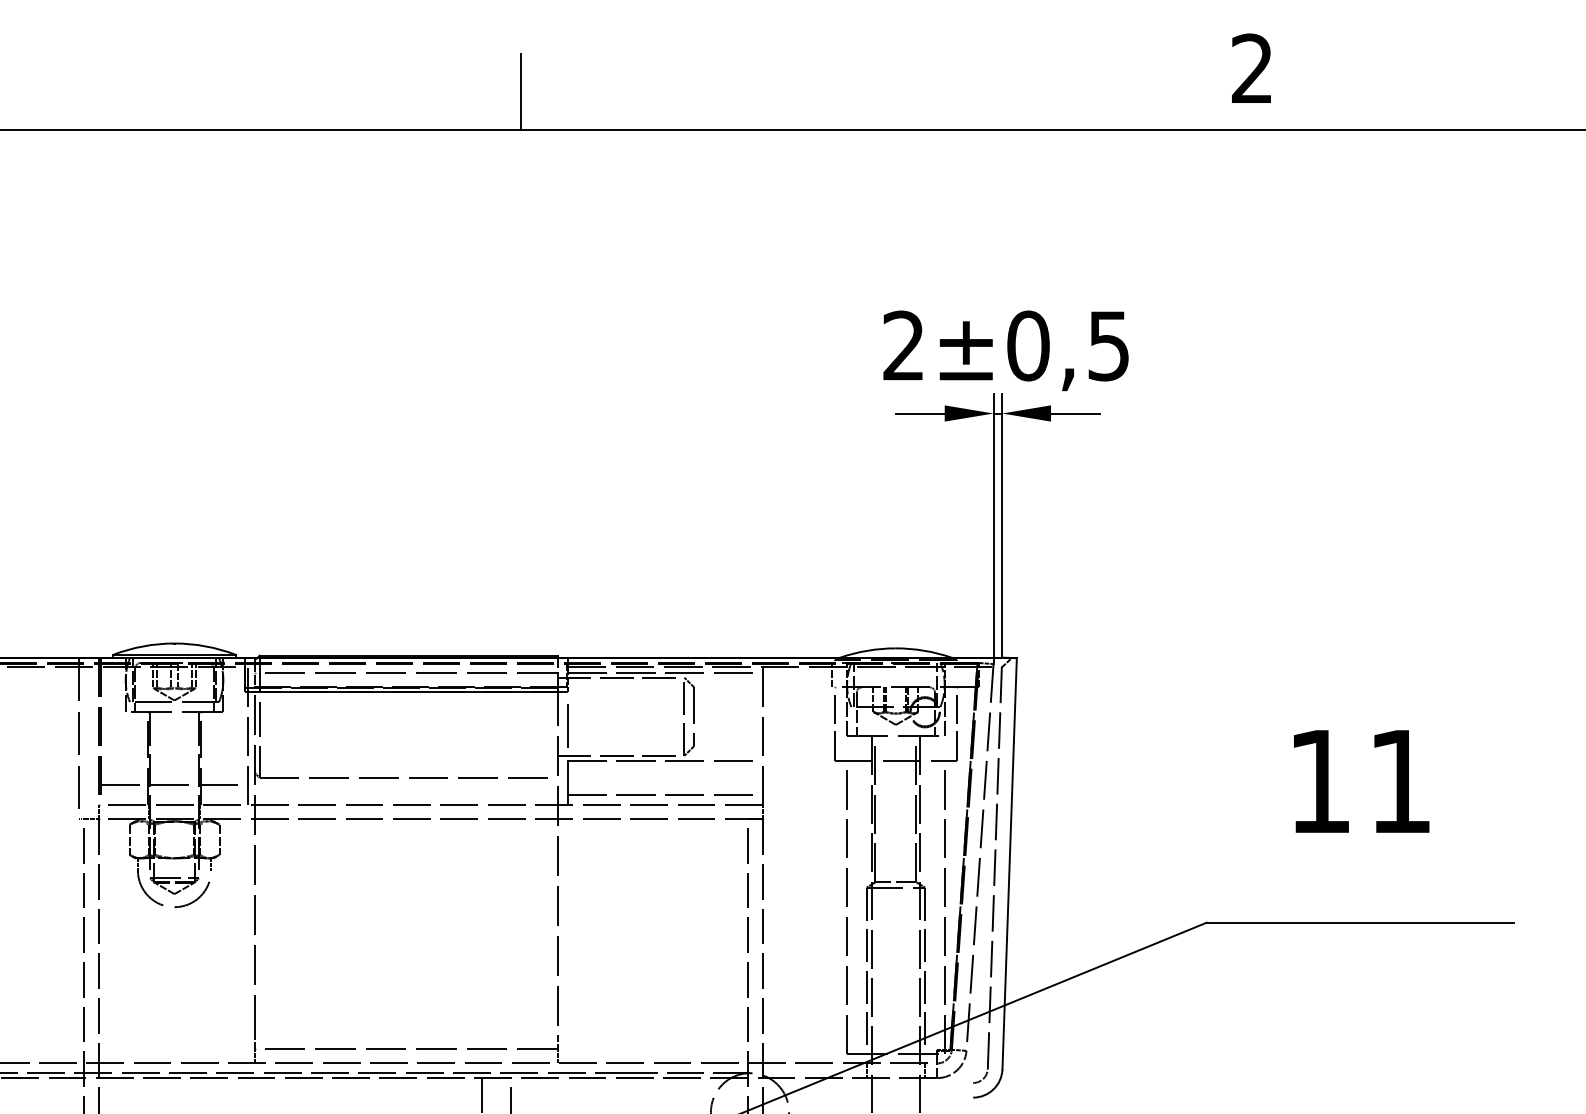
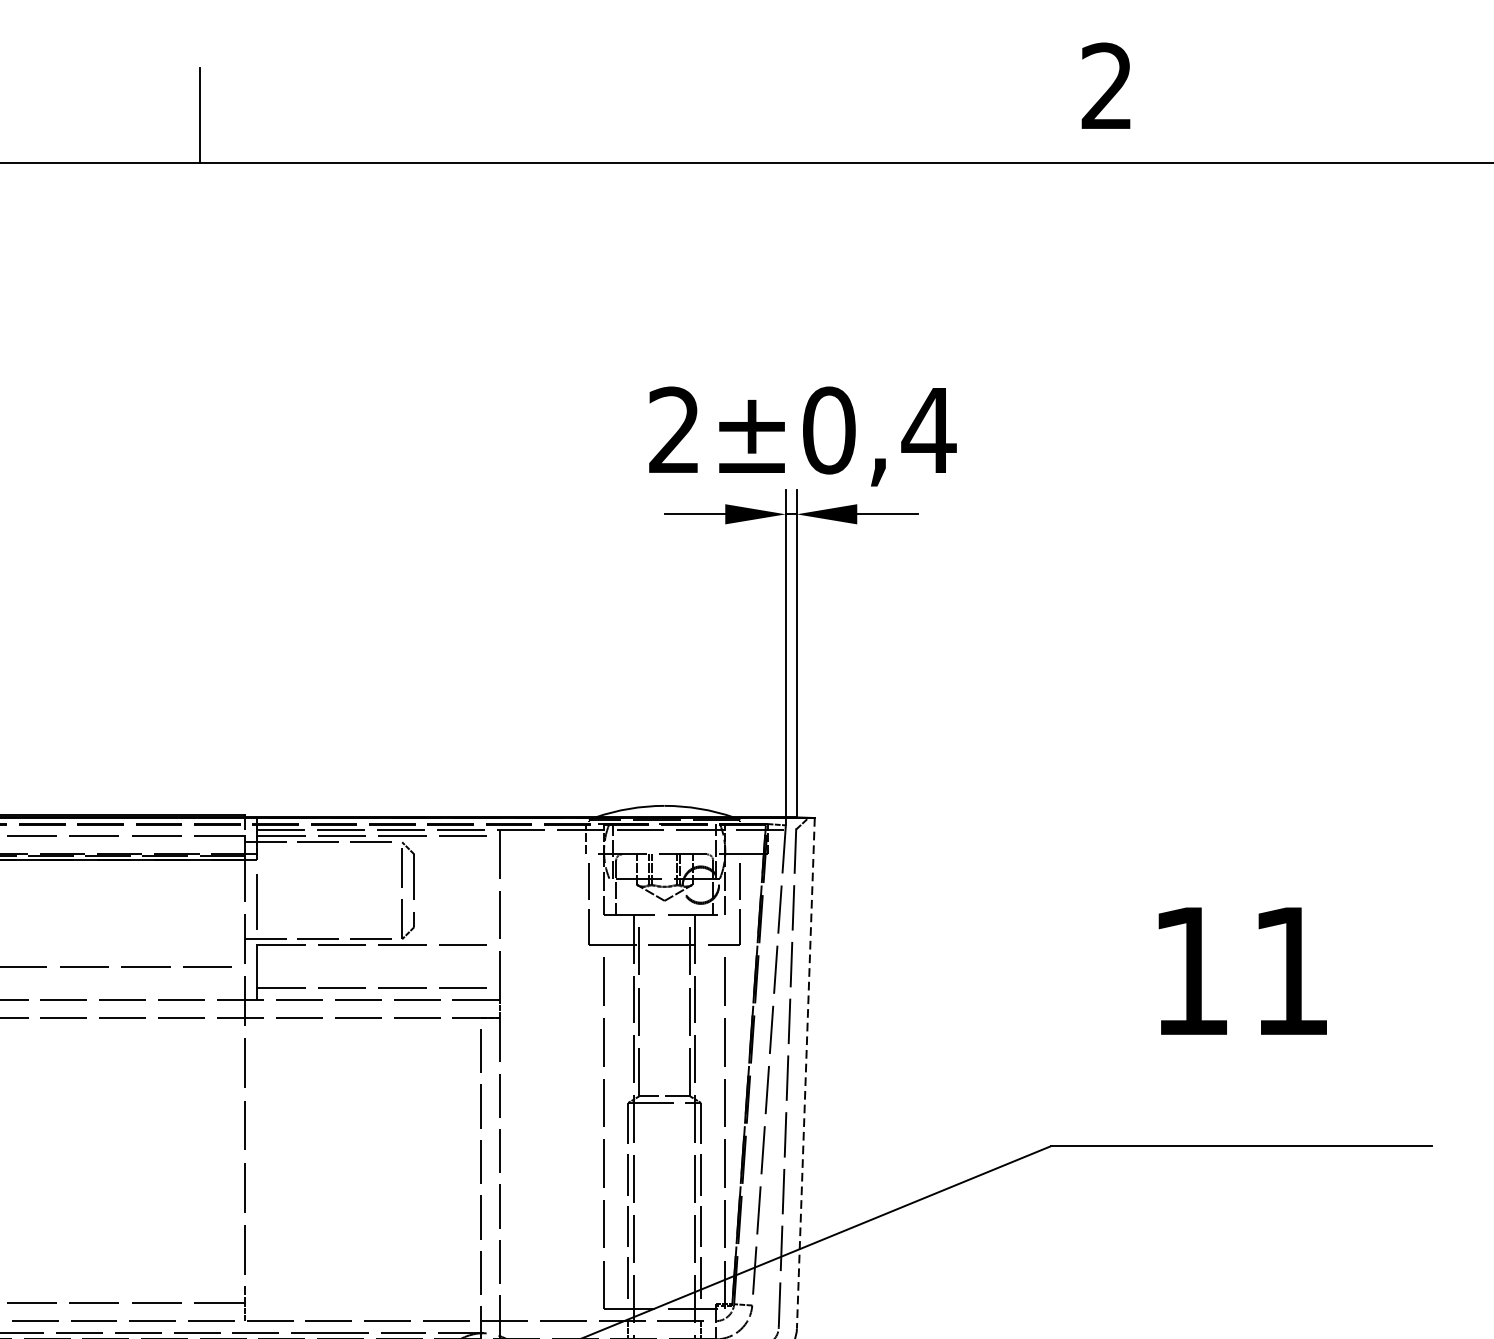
text: (1108, 346) -> (928, 431), ±0,5 -> ±0,4
line: (1009, 863) -> (805, 1072), solid -> dashed

